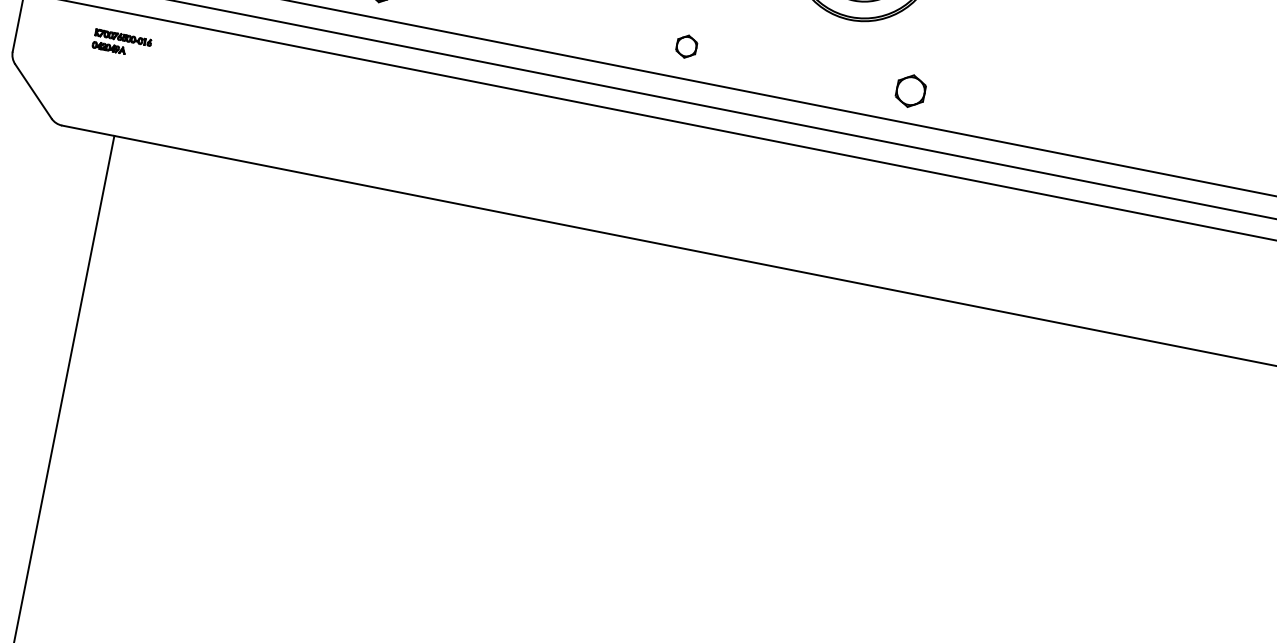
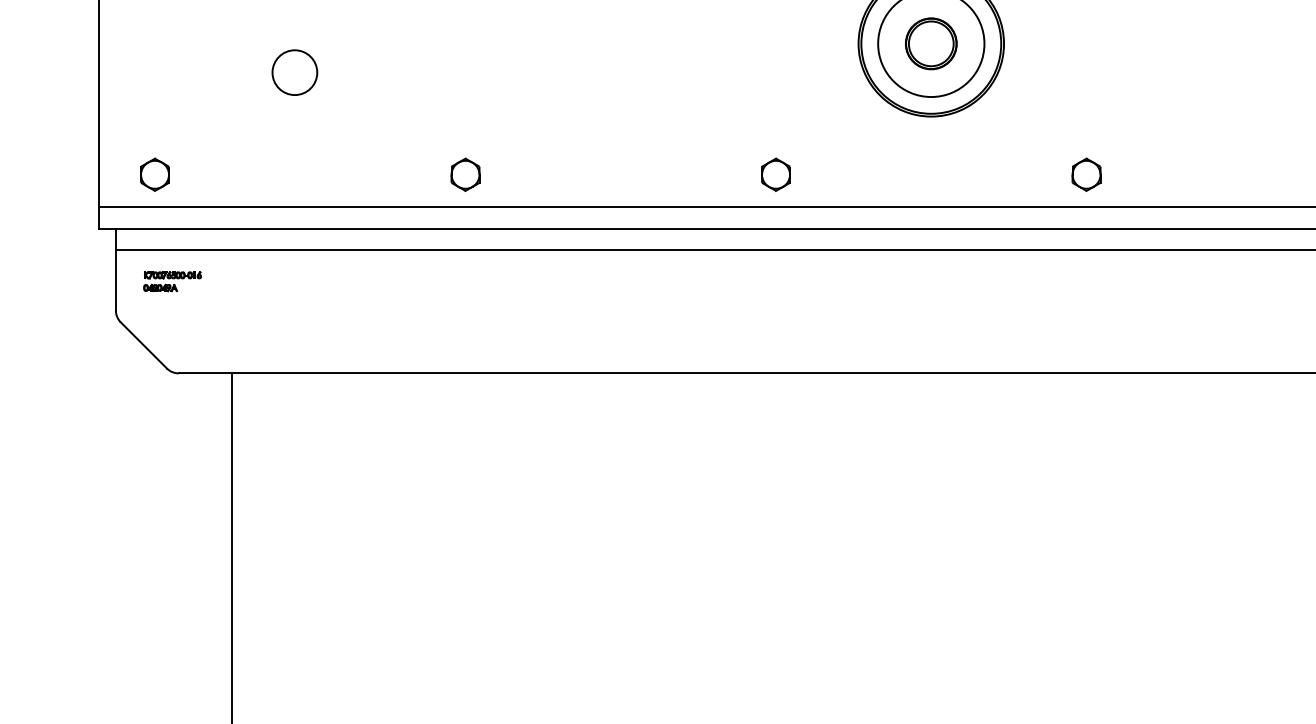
part: (121, 43) -> (172, 281), moved
part: (686, 46) -> (775, 174), size x1.43
part: (910, 90) -> (1086, 174), moved

